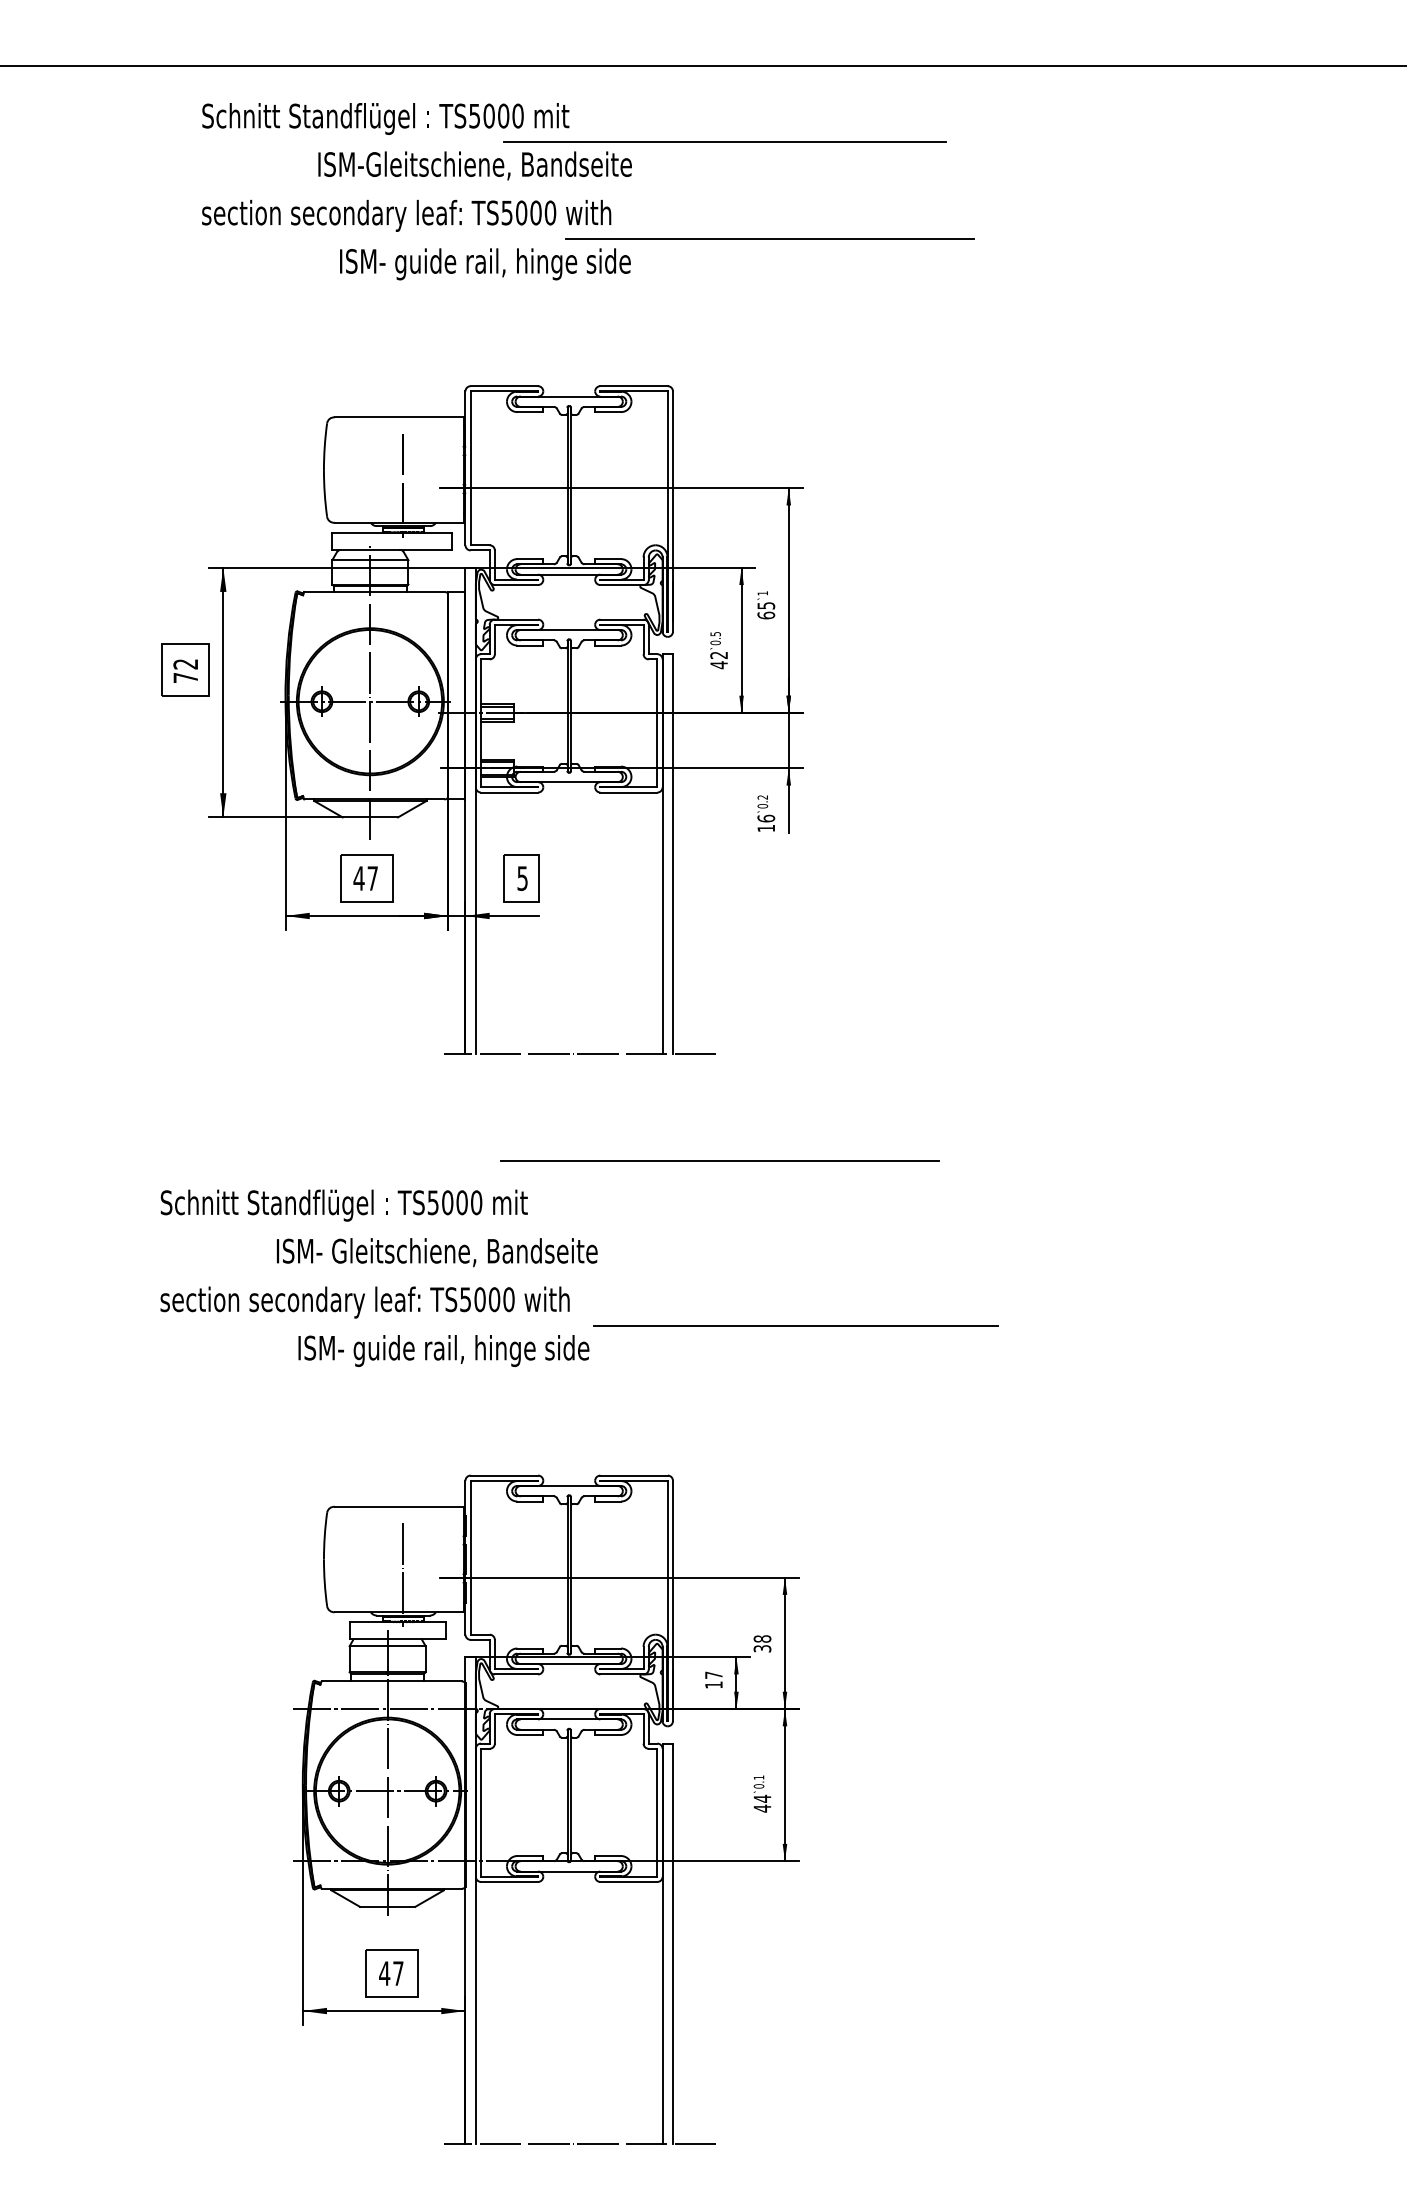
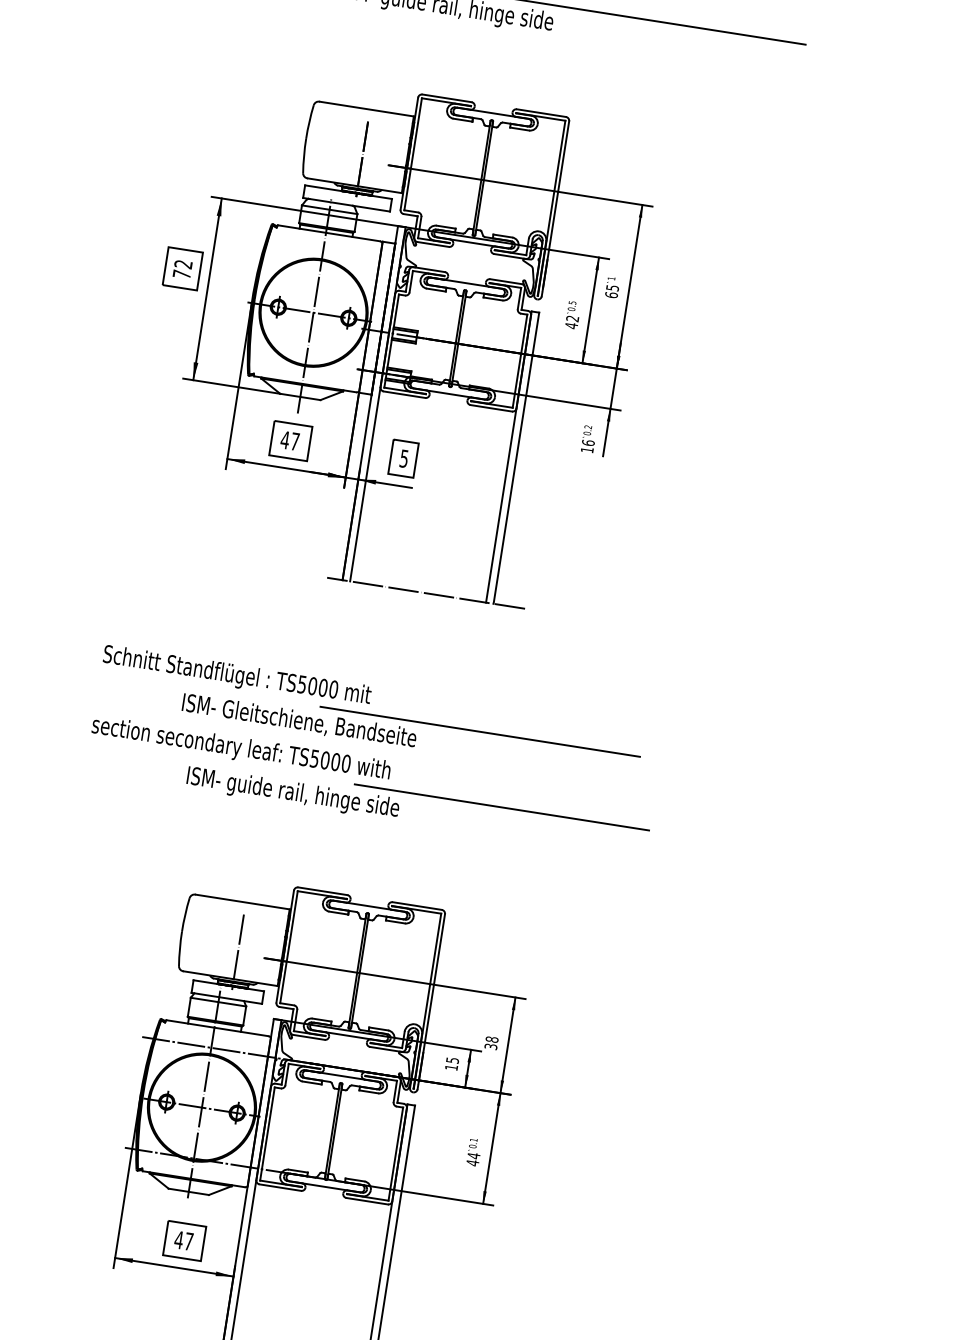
line: (719, 1160) -> (479, 731), moved
line: (795, 1325) -> (501, 807), moved
text: (713, 1674) -> (452, 1059), 17 -> 15

